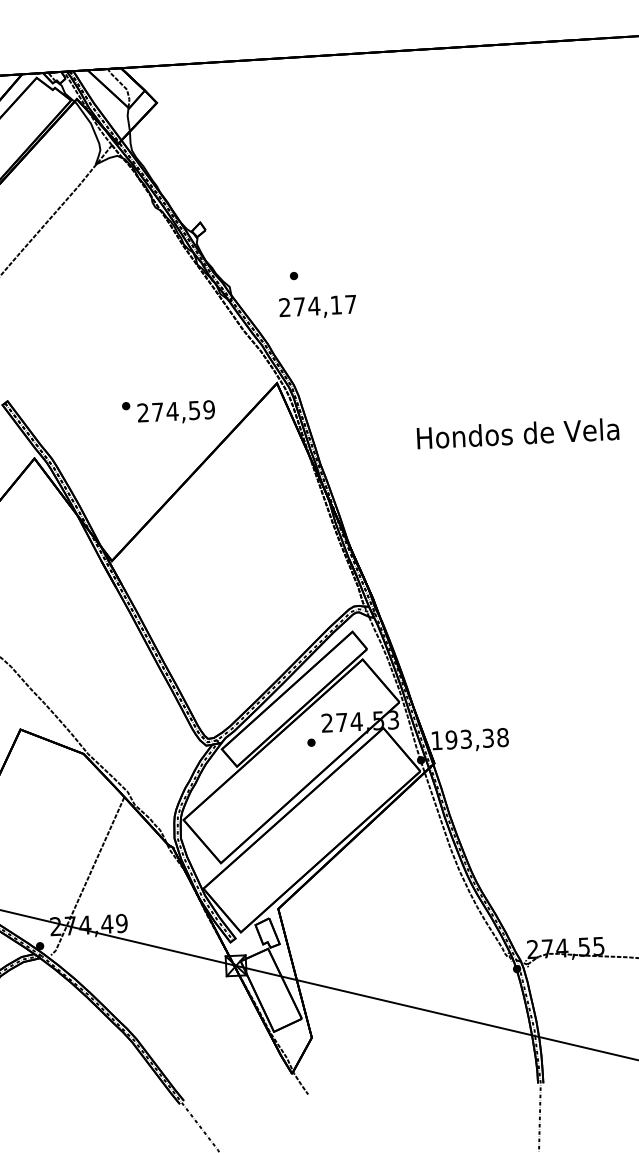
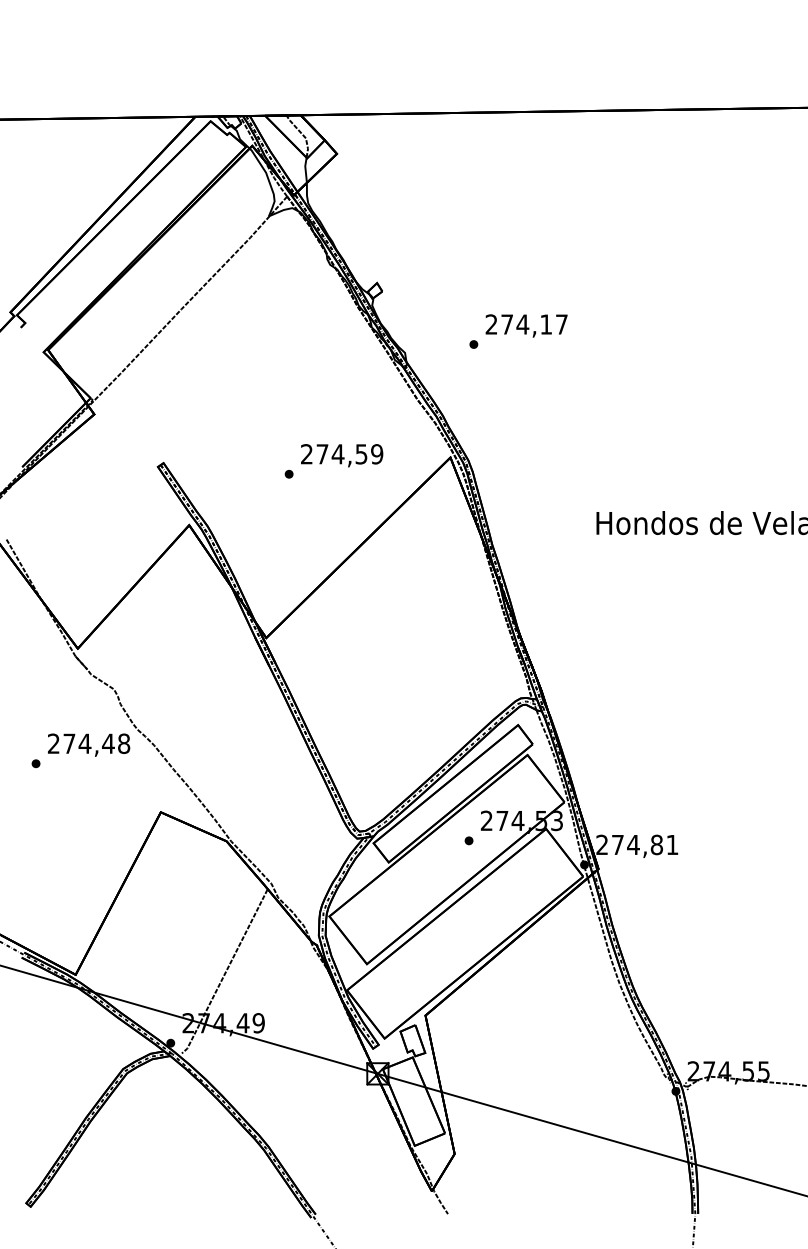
text: (317, 306) -> (526, 325), moved
text: (176, 412) -> (342, 455), moved
text: (469, 738) -> (637, 844), 193,38 -> 274,81

